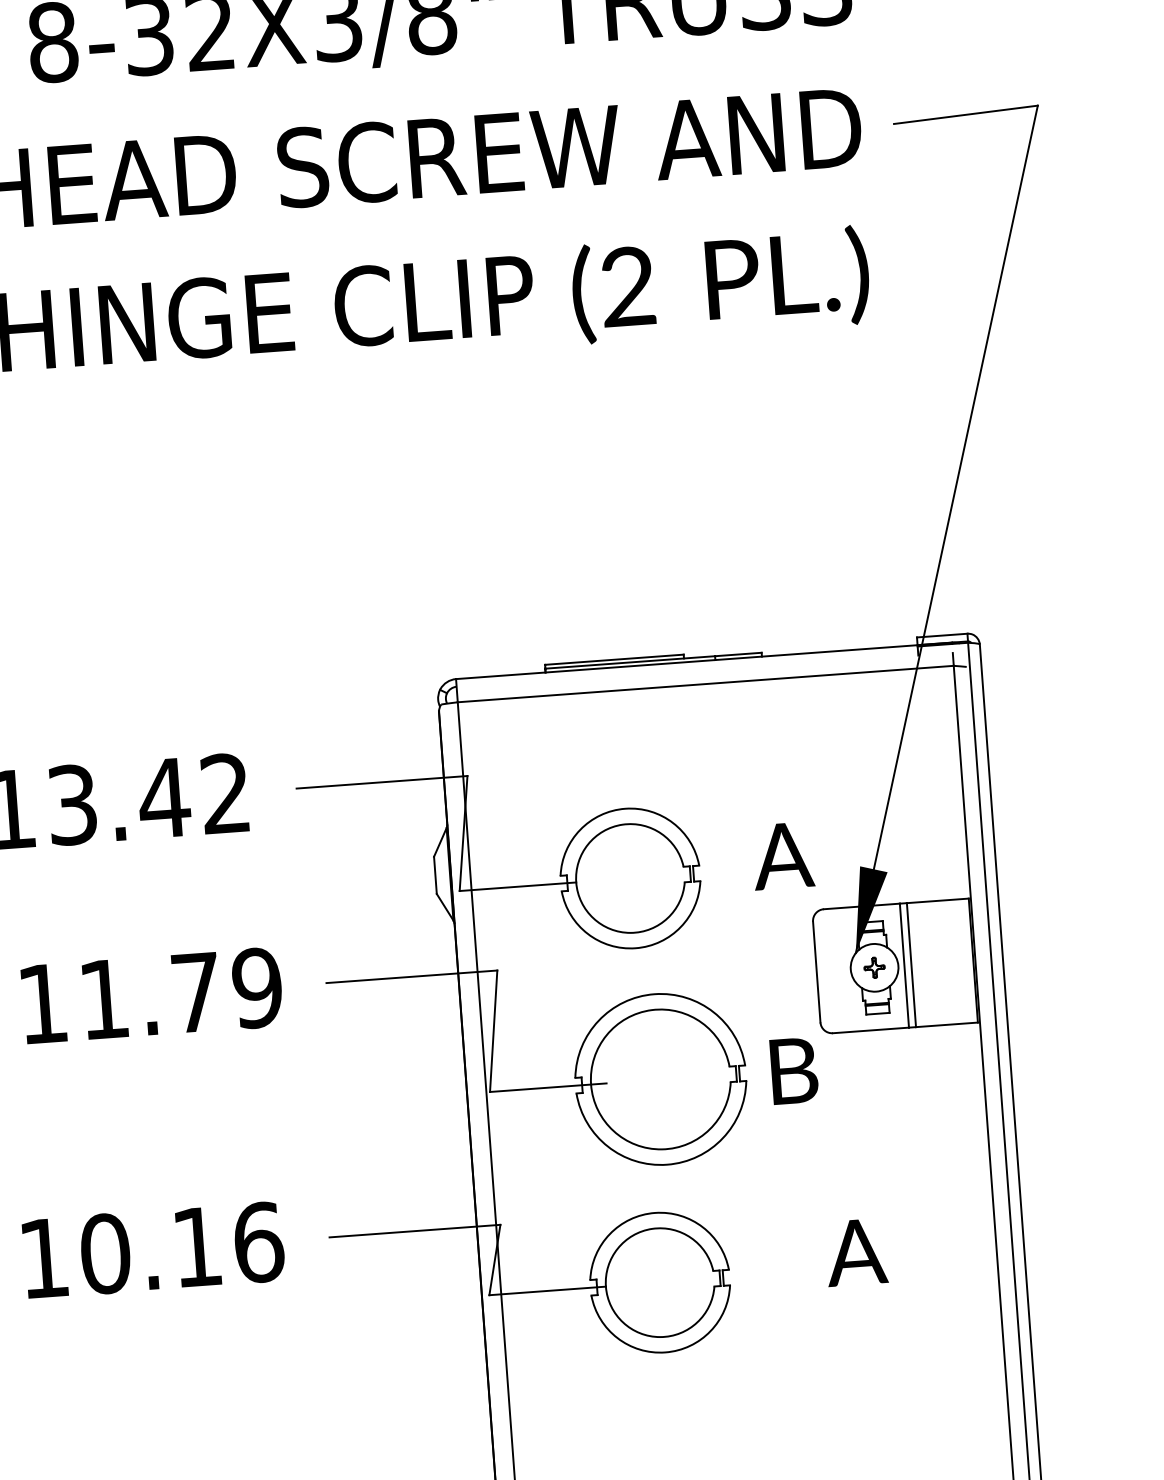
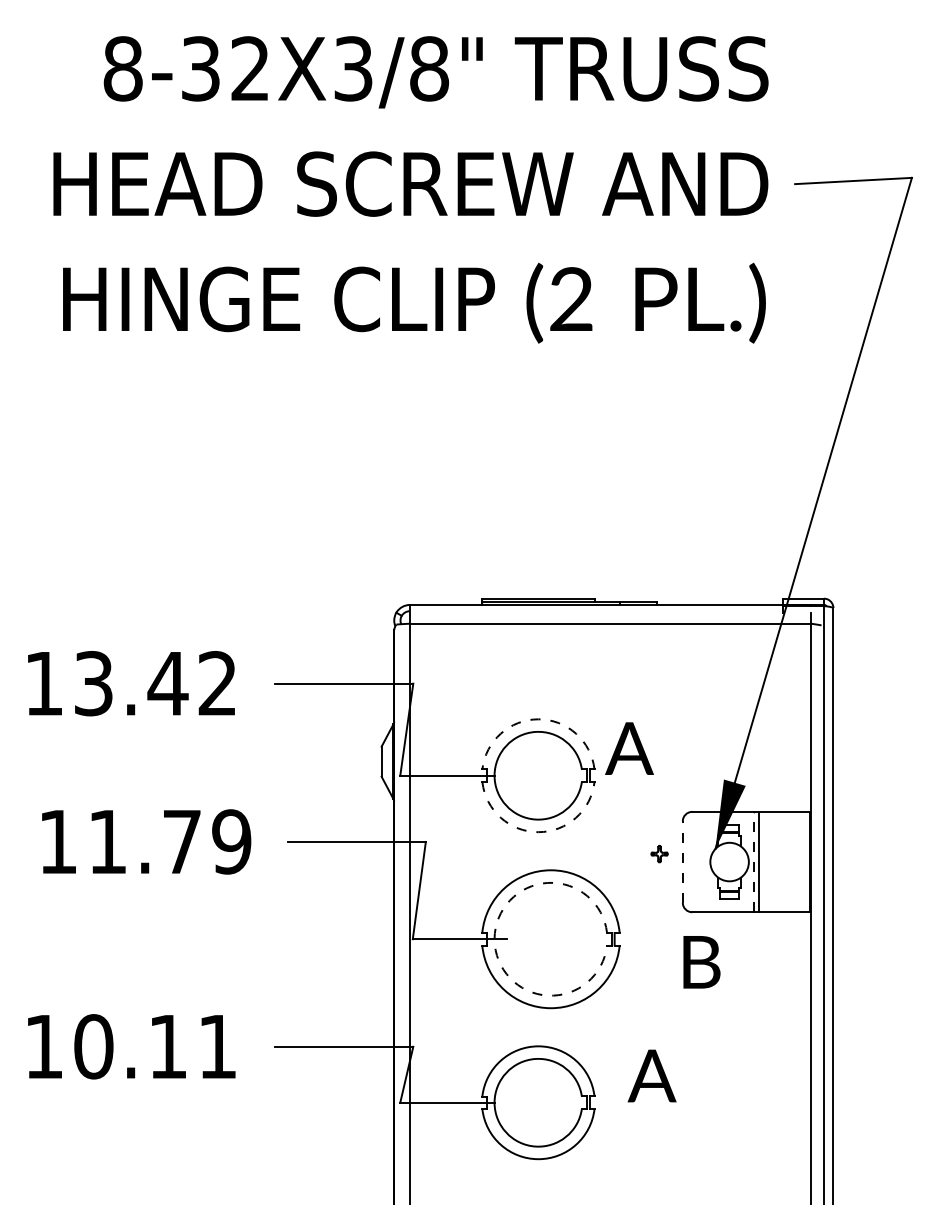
arc: (625, 808) -> (538, 719), solid -> dashed
text: (782, 855) -> (629, 748), moved
arc: (635, 948) -> (538, 832), solid -> dashed
line: (904, 964) -> (753, 861), solid -> dashed
part: (874, 967) -> (659, 853), moved
line: (816, 972) -> (682, 862), solid -> dashed
text: (793, 1071) -> (701, 962), moved
arc: (591, 1084) -> (494, 939), solid -> dashed
text: (258, 1242) -> (217, 1046), 10.16 -> 10.11
text: (855, 1251) -> (651, 1075), moved

